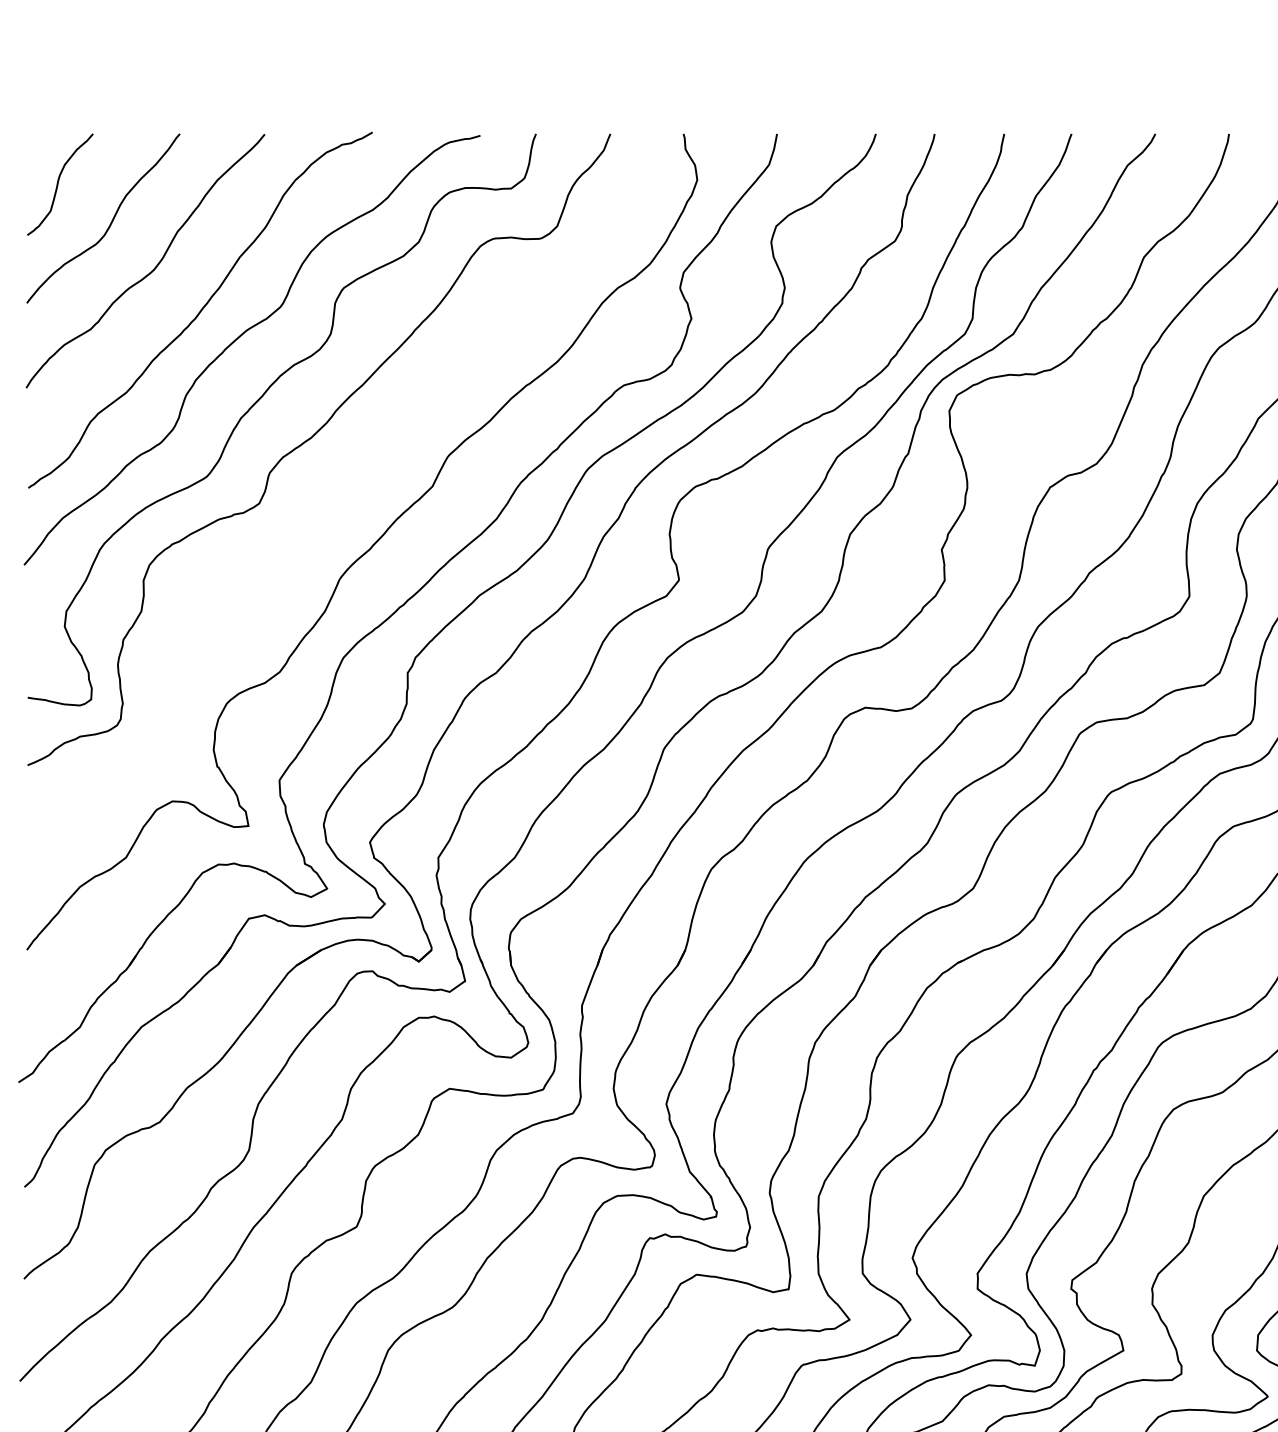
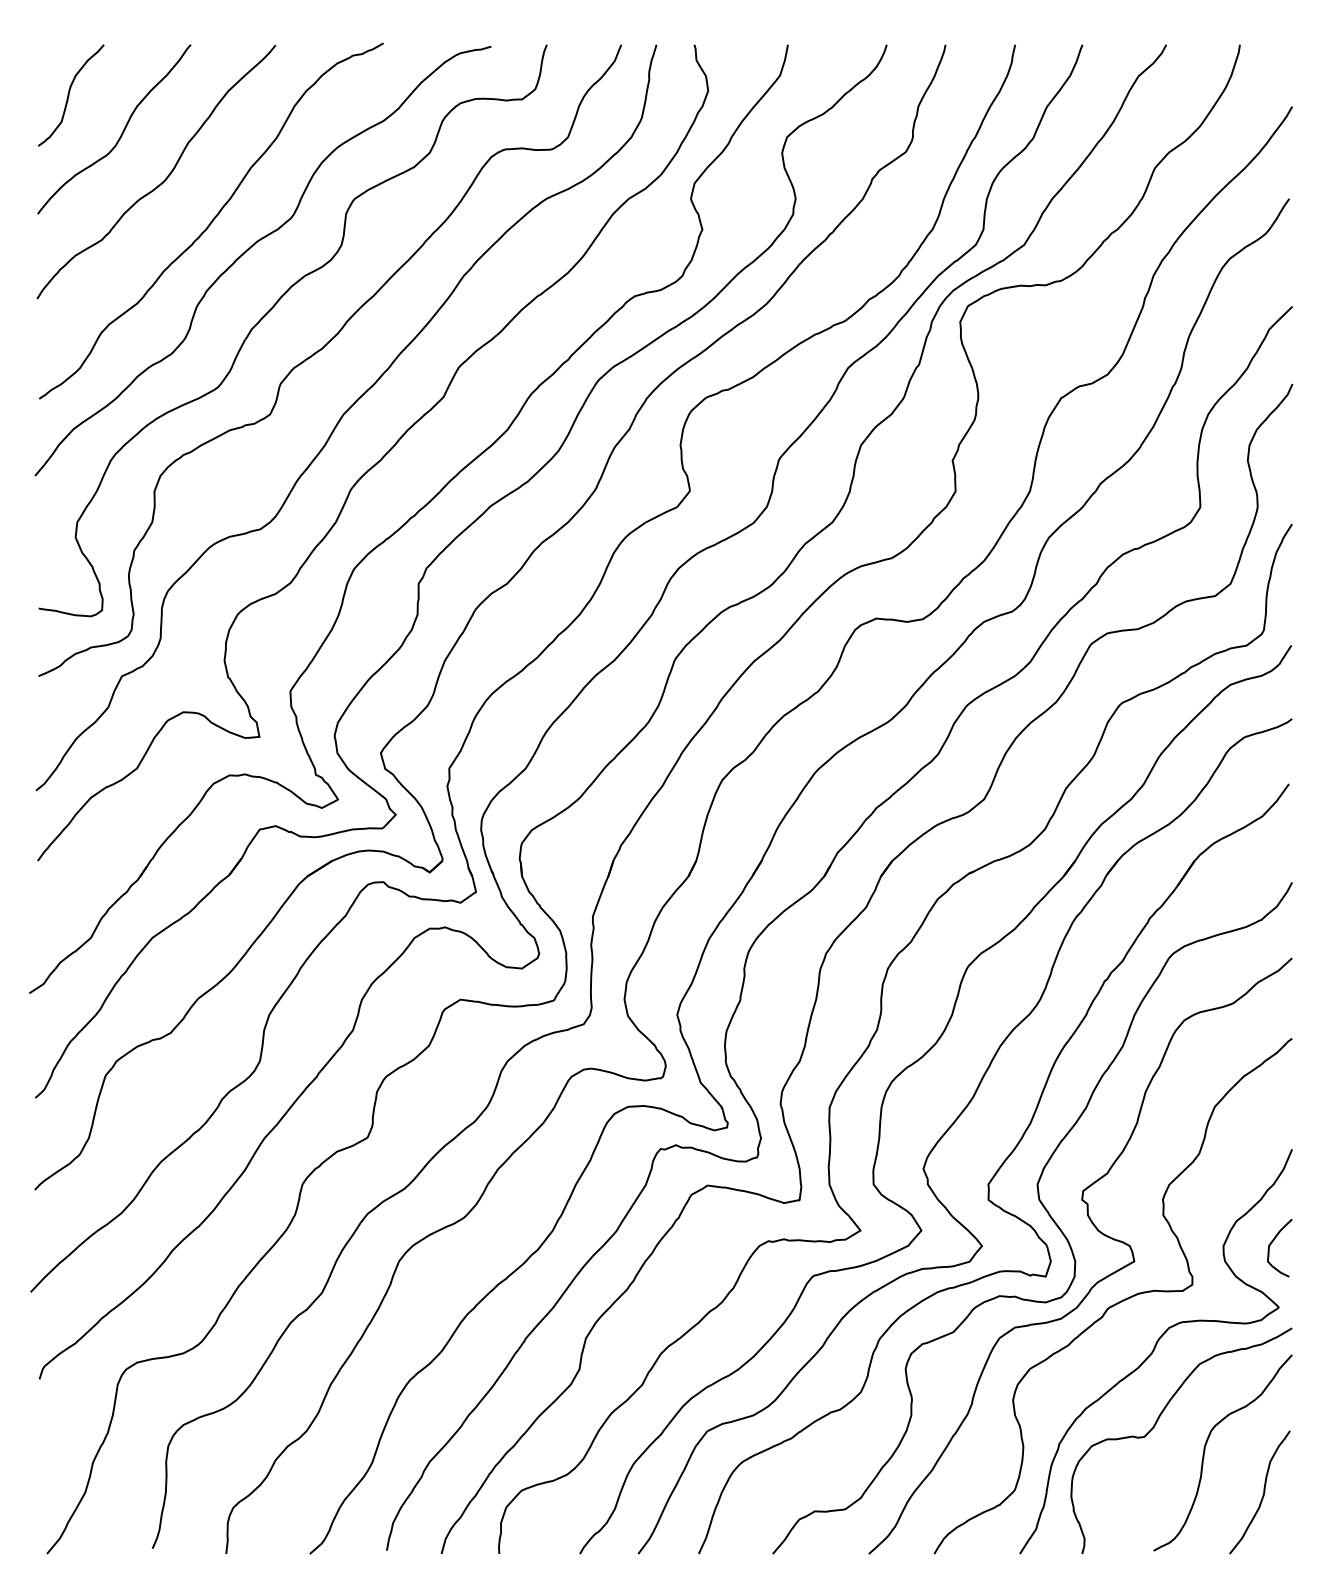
curve: (333, 504) -> (344, 415), added

